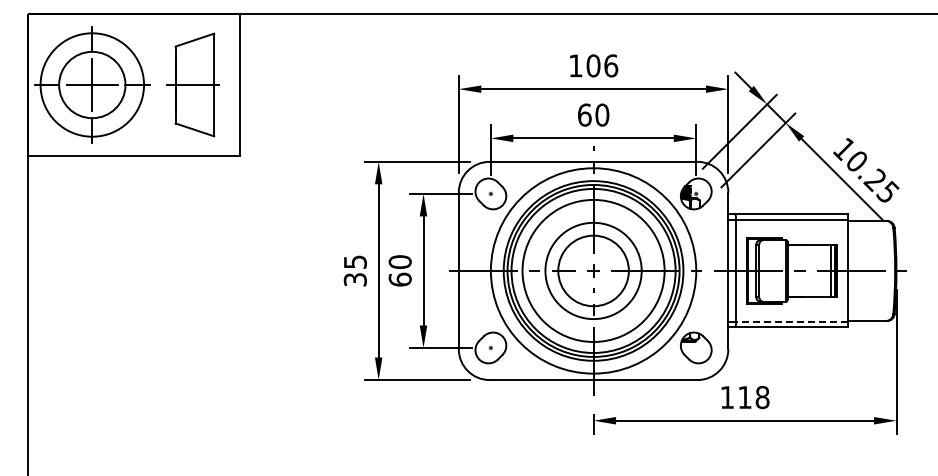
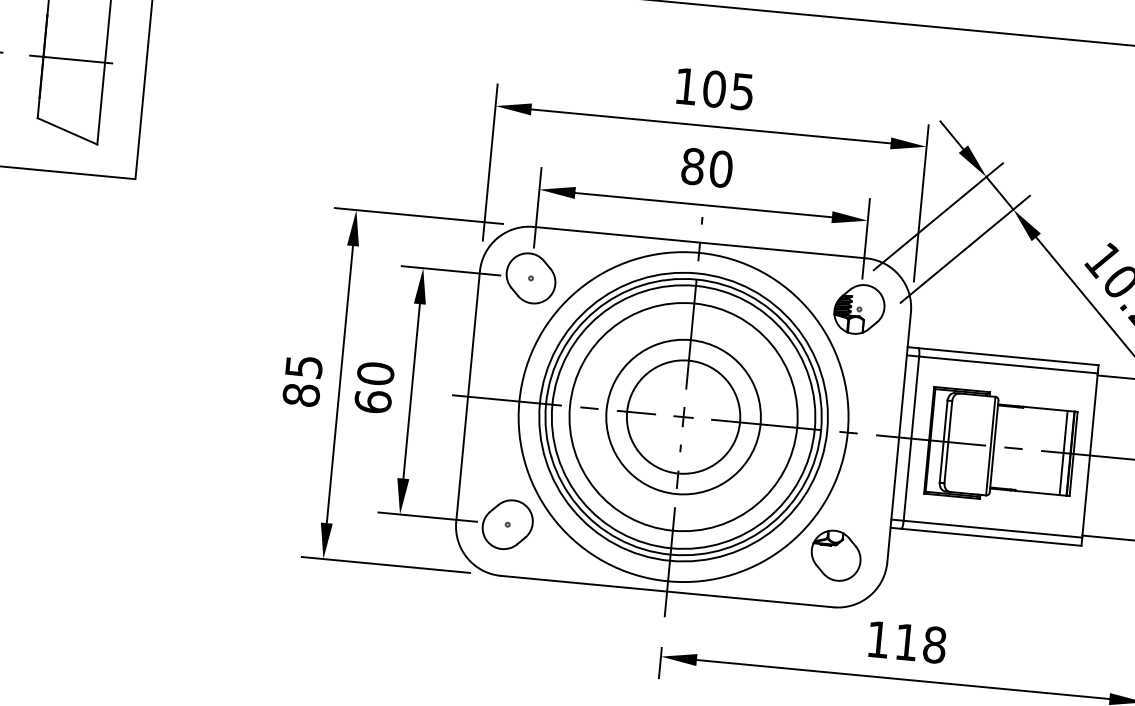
text: (611, 65) -> (743, 91), 106 -> 105
text: (584, 114) -> (692, 165), 60 -> 80
text: (354, 279) -> (299, 394), 35 -> 85
line: (791, 322) -> (992, 529), dashed -> solid

